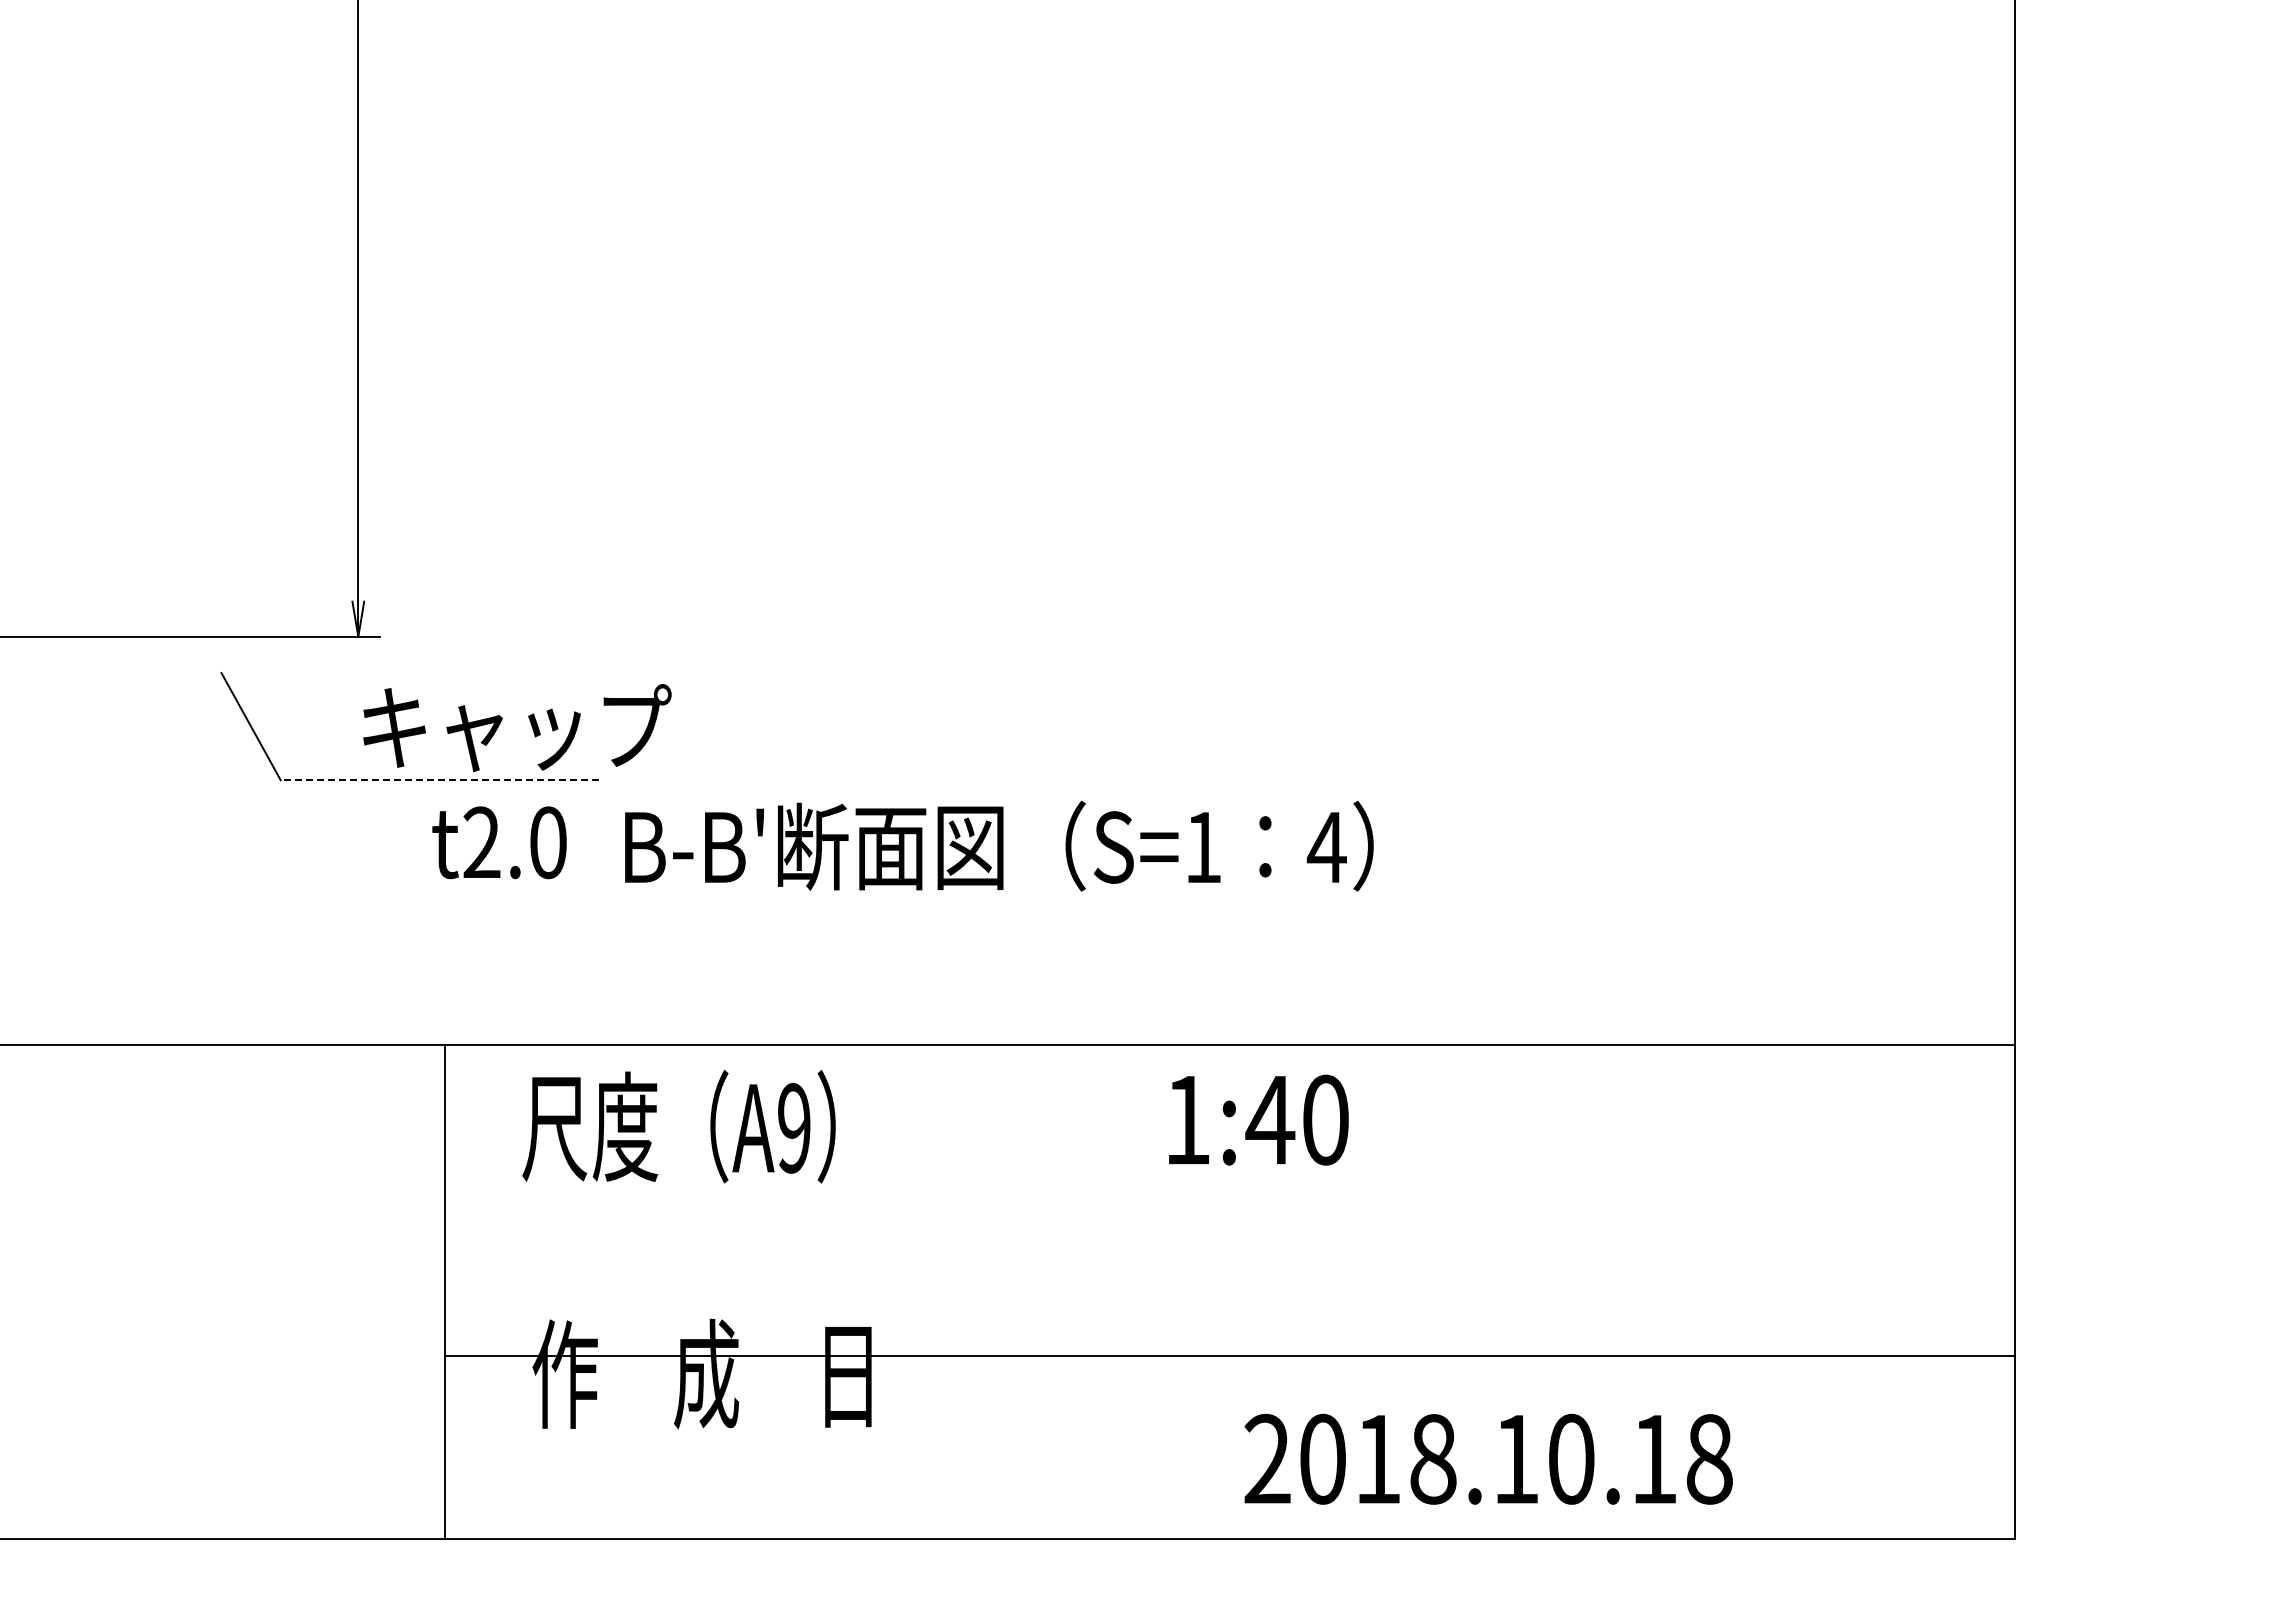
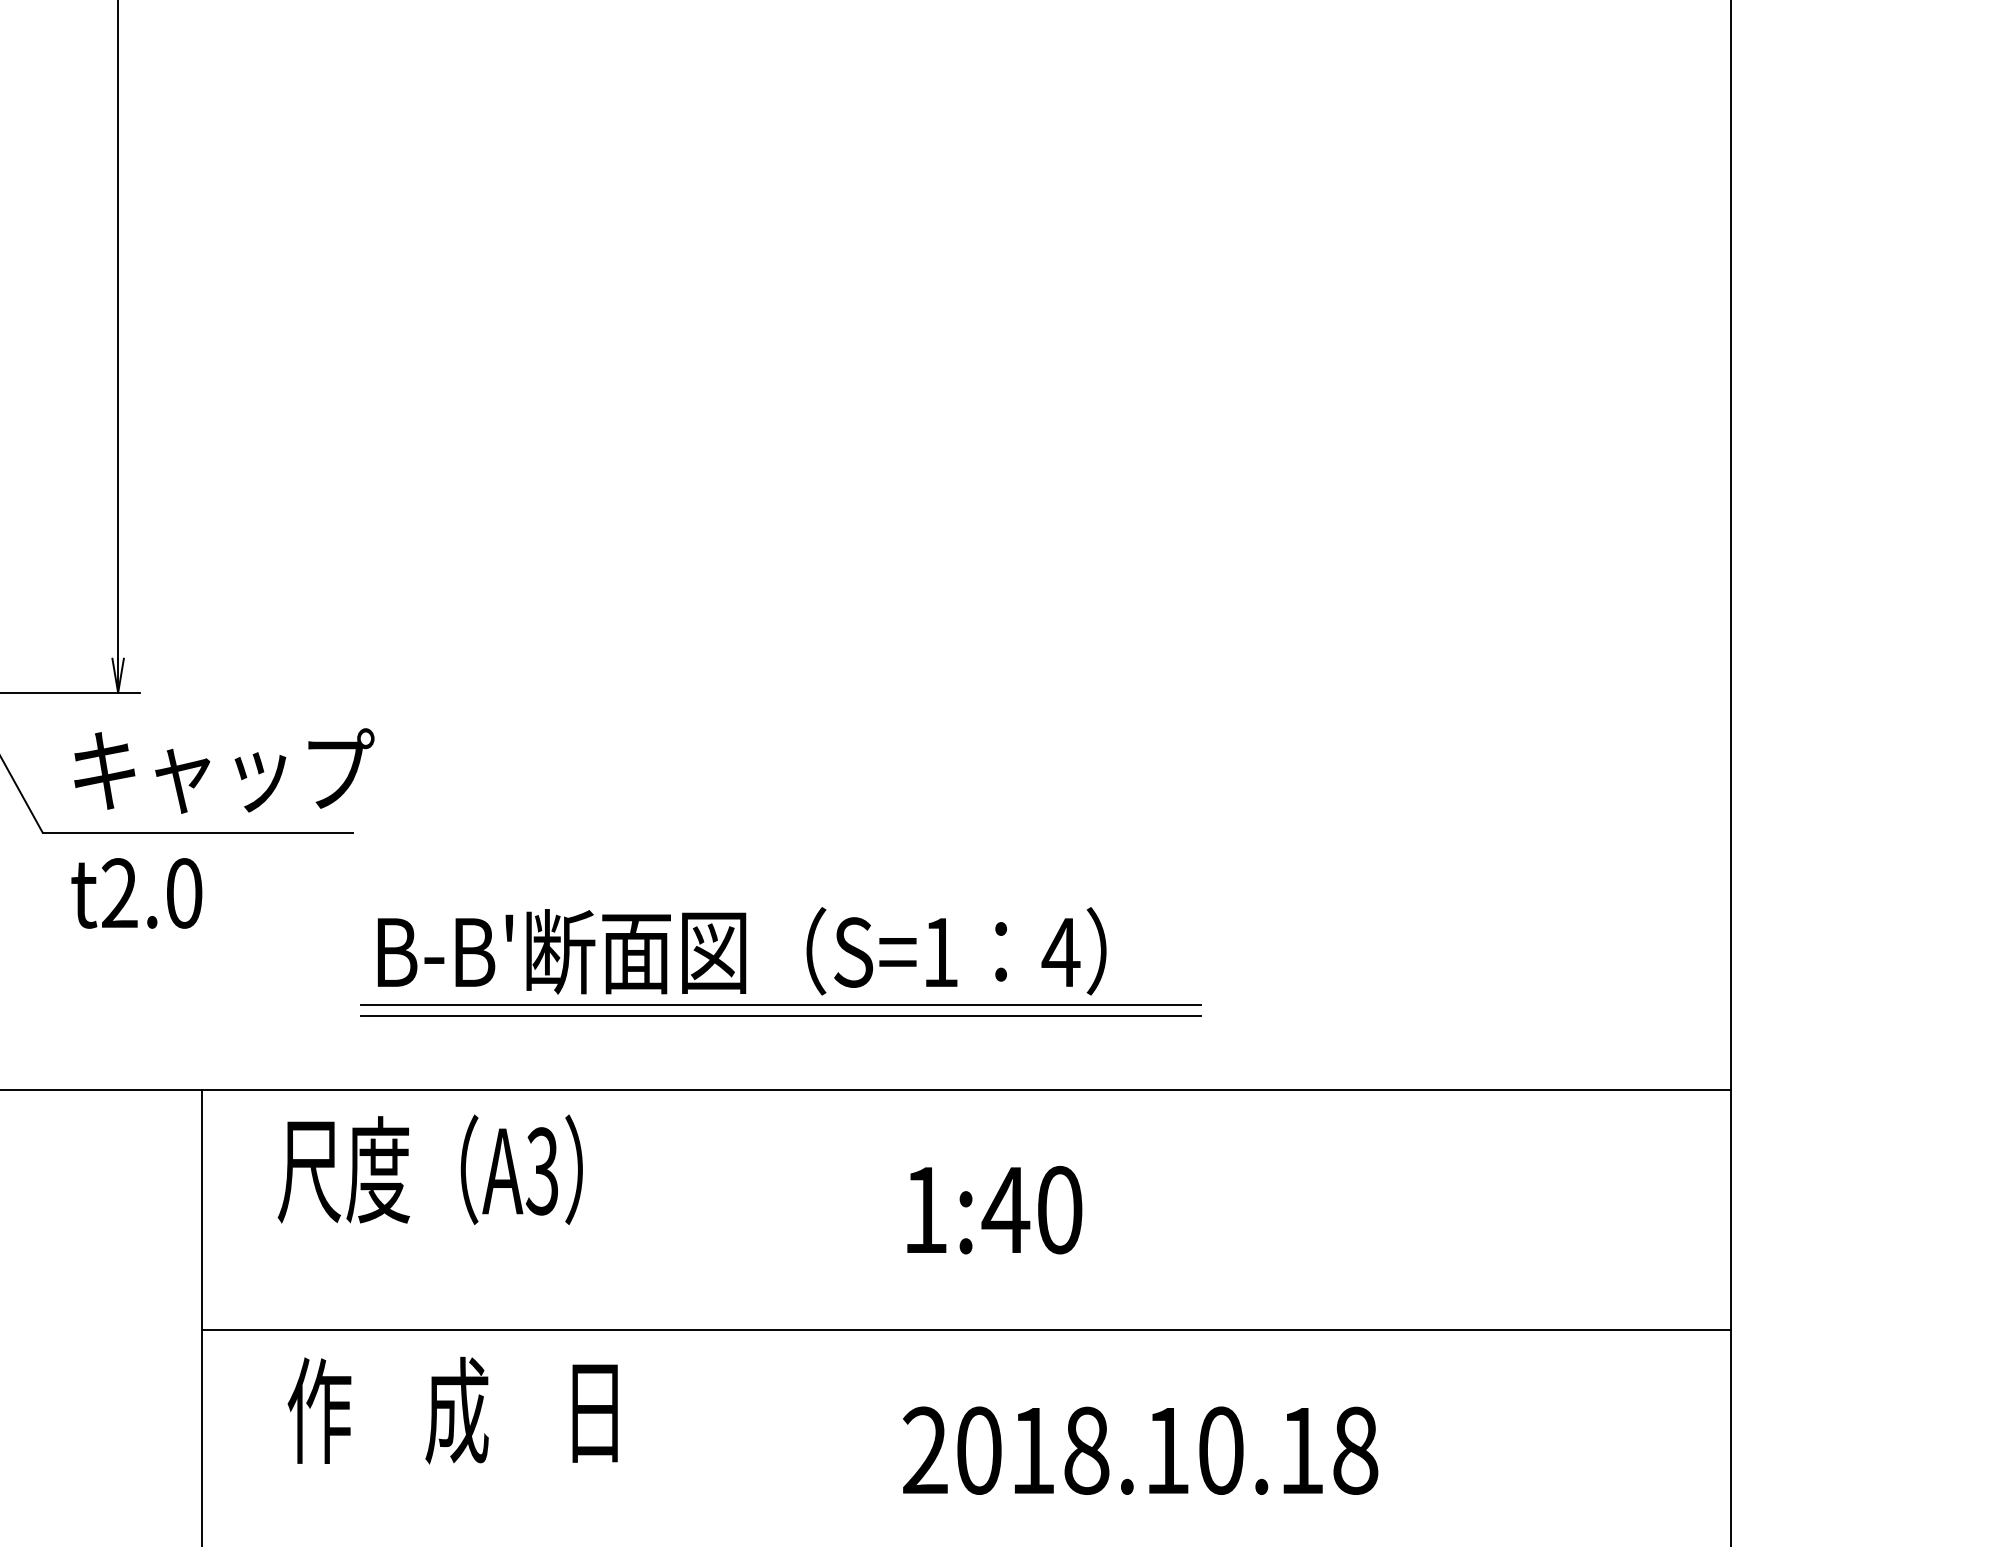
text: (517, 728) -> (224, 771), moved
line: (439, 780) -> (197, 832), dashed -> solid
text: (499, 842) -> (136, 893), moved
text: (999, 845) -> (742, 950), moved
line: (1039, 957) -> (781, 1005), added
line: (1039, 968) -> (781, 1015), added
text: (1258, 1119) -> (994, 1209), moved
text: (793, 1128) -> (541, 1171), A9 -> A3
line: (1229, 1355) -> (966, 1330), moved
text: (1488, 1458) -> (1140, 1449), moved

